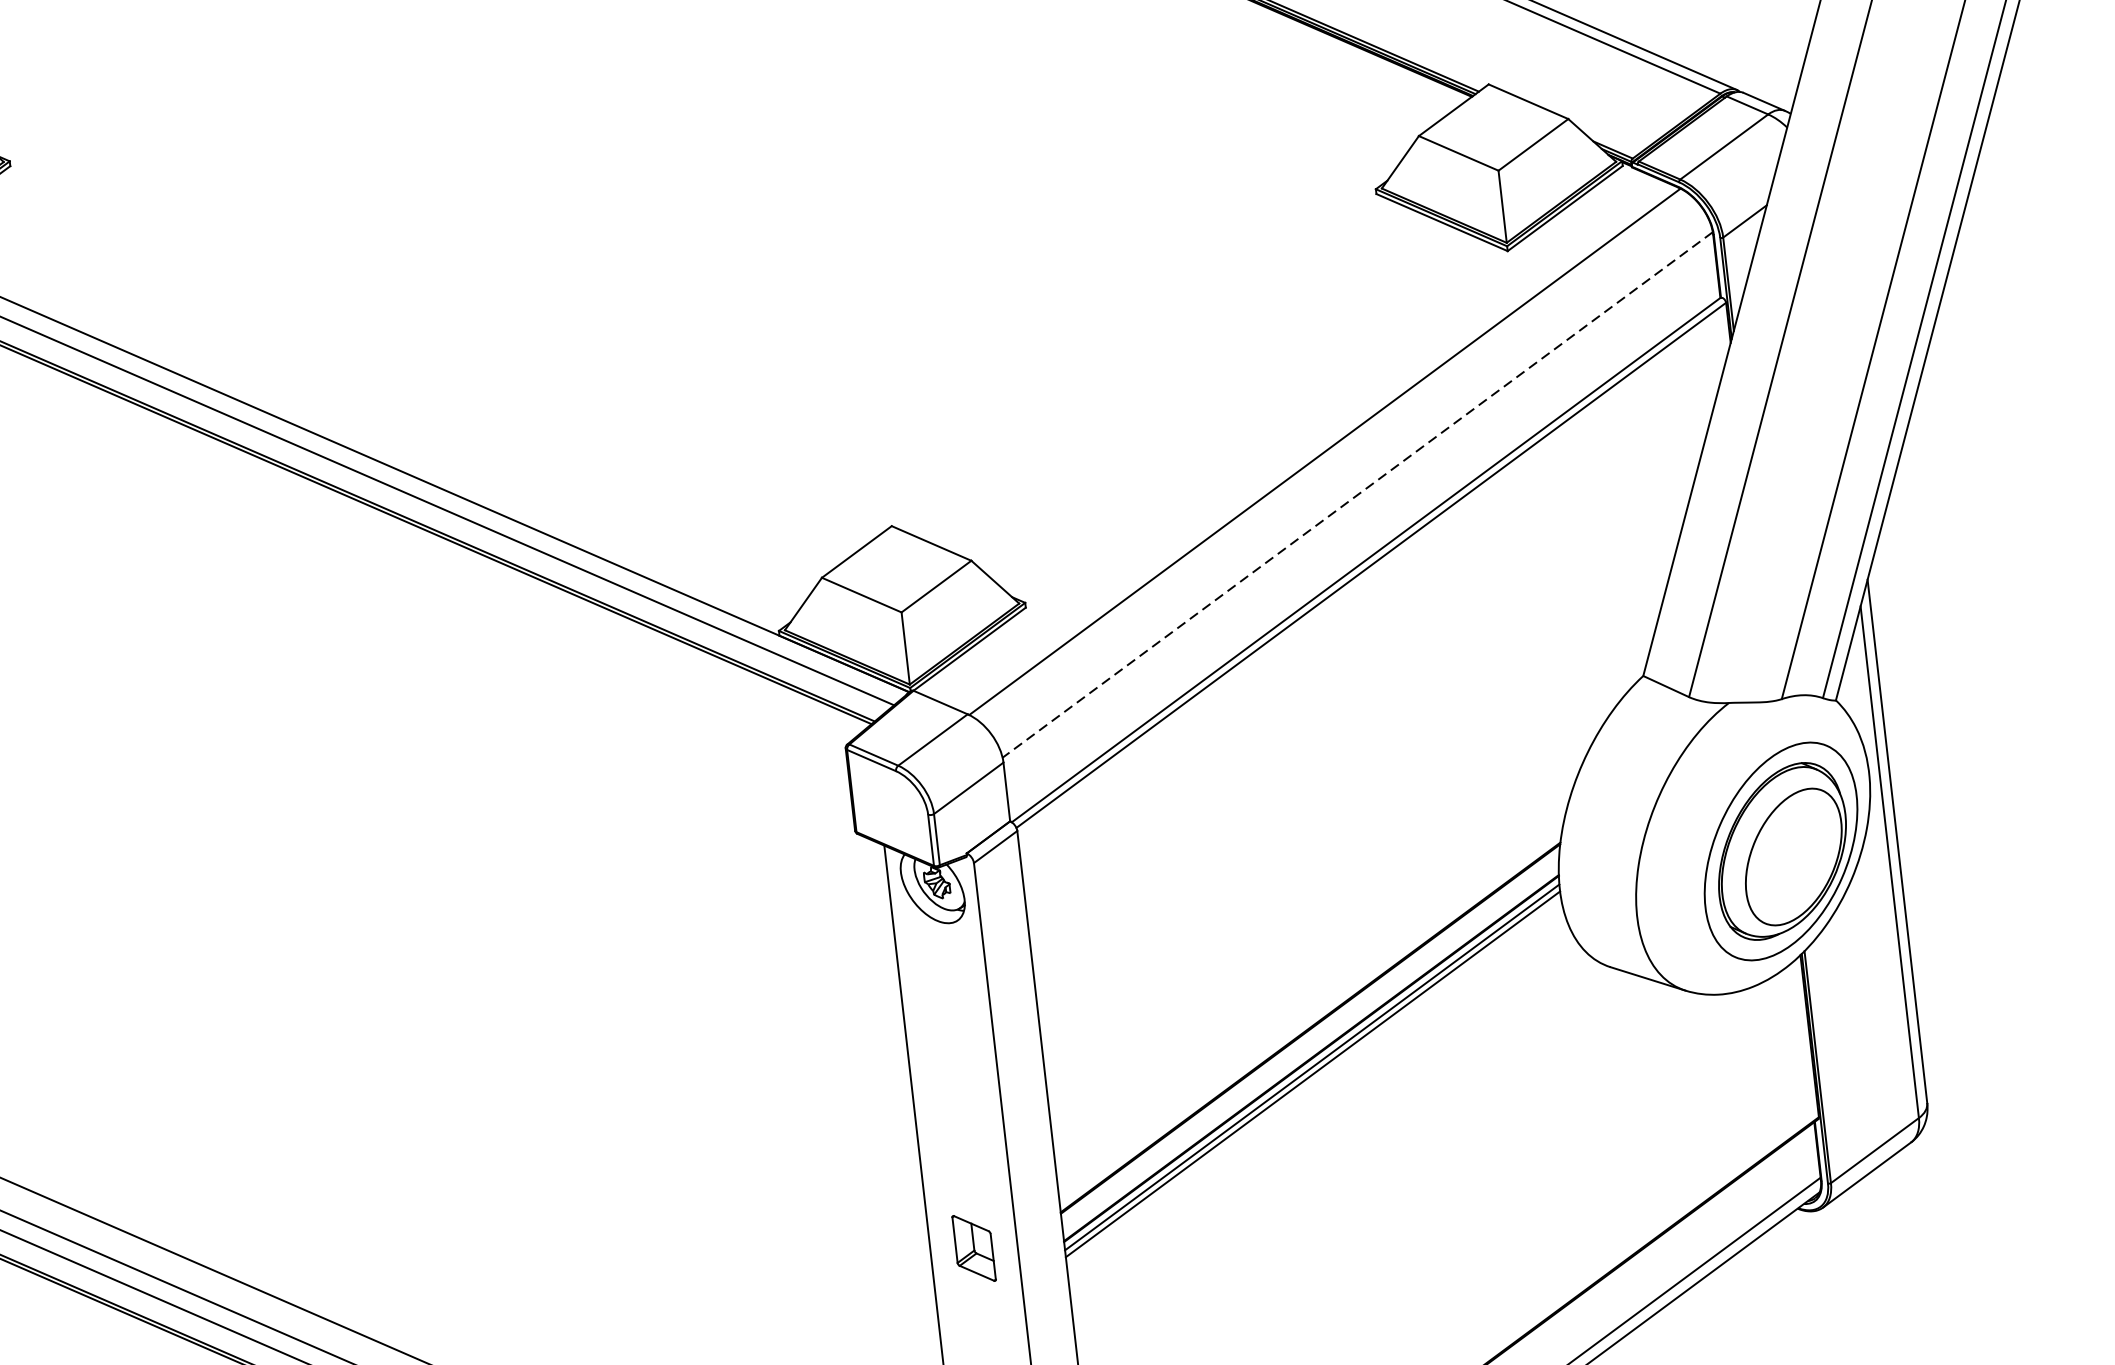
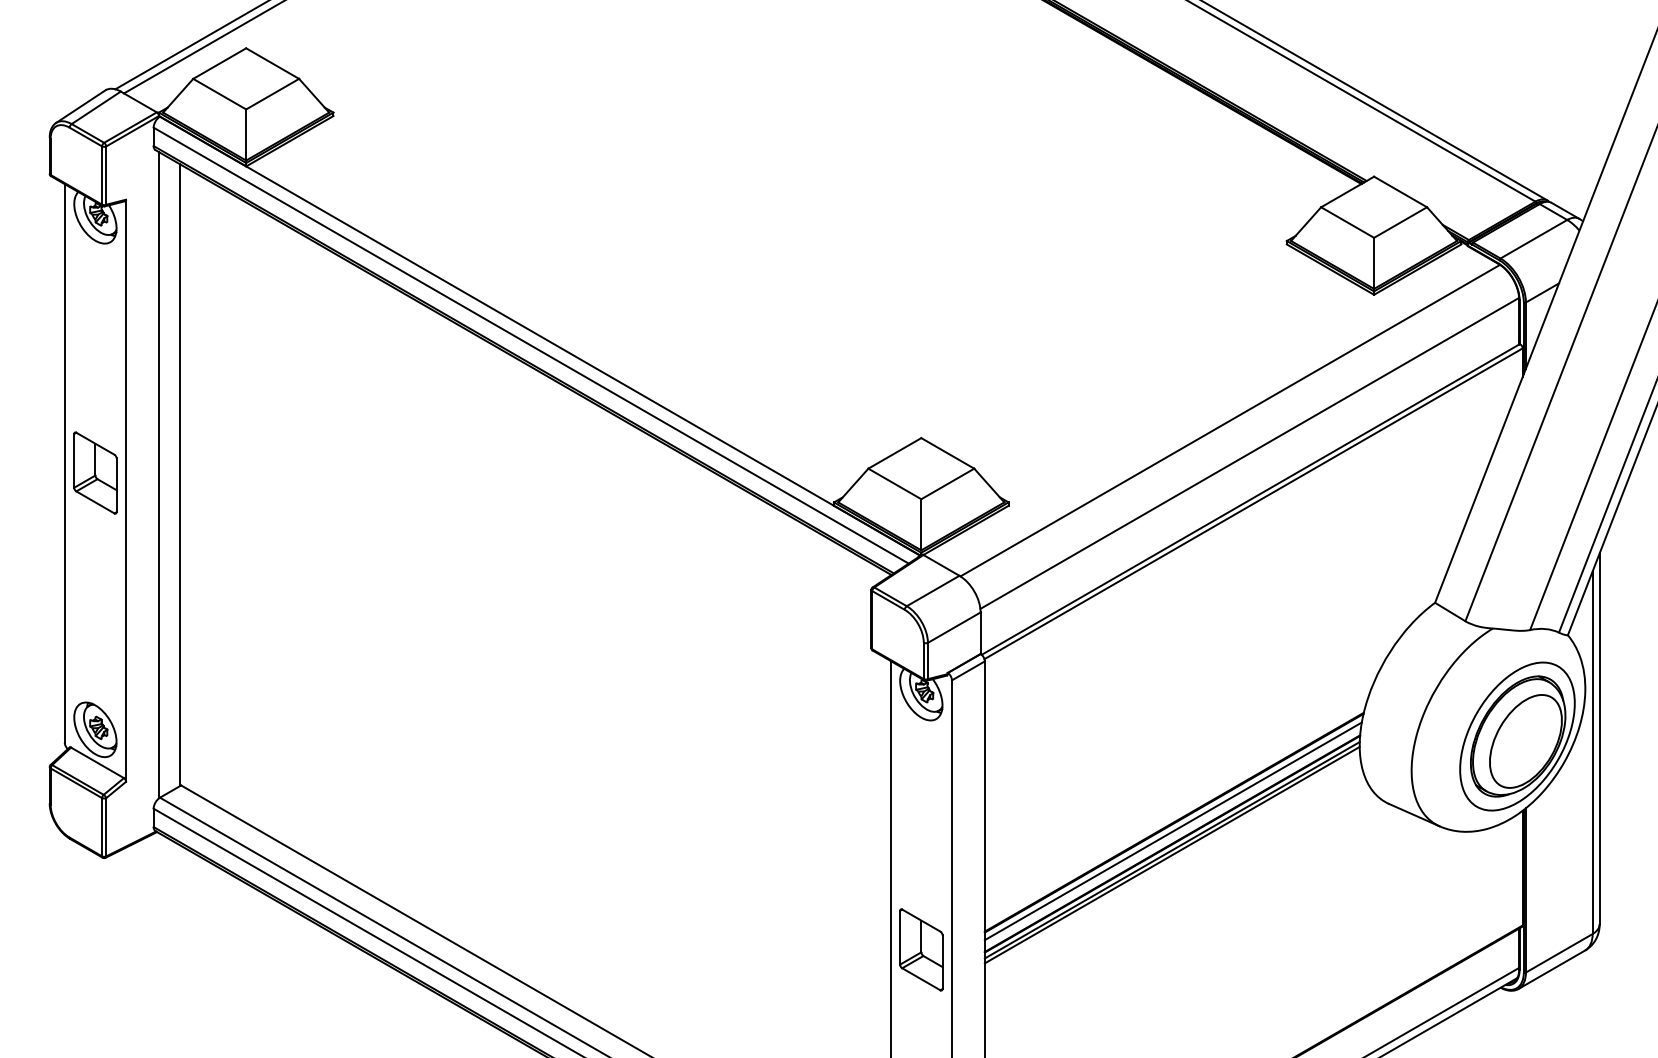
line: (1357, 495) -> (1249, 453), dashed -> solid
line: (1309, 1040) -> (1172, 831), added
part: (974, 1247) -> (921, 949), size x1.67

